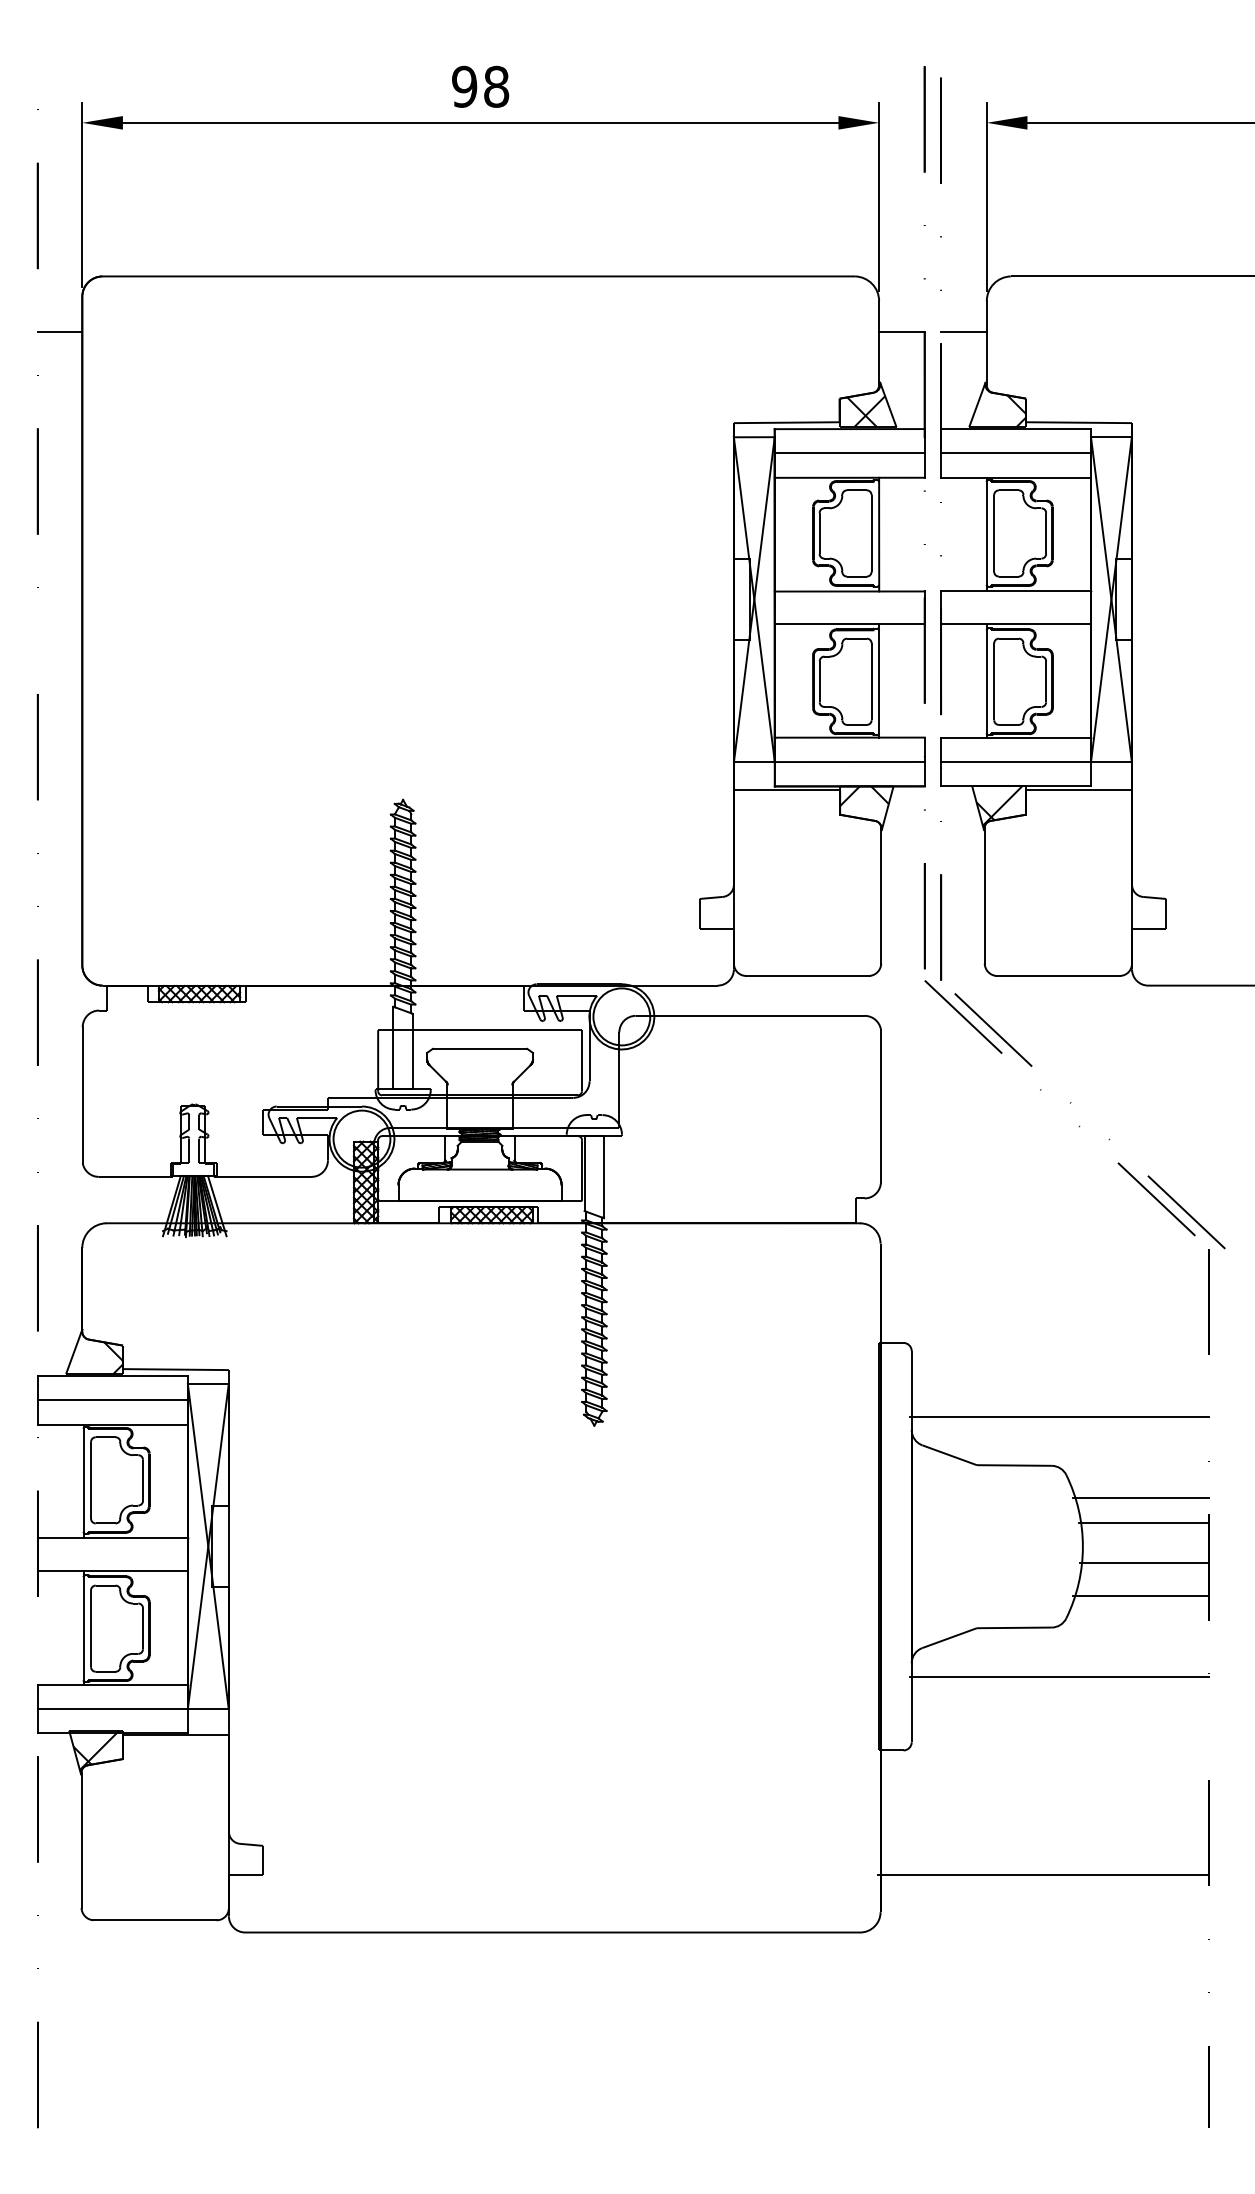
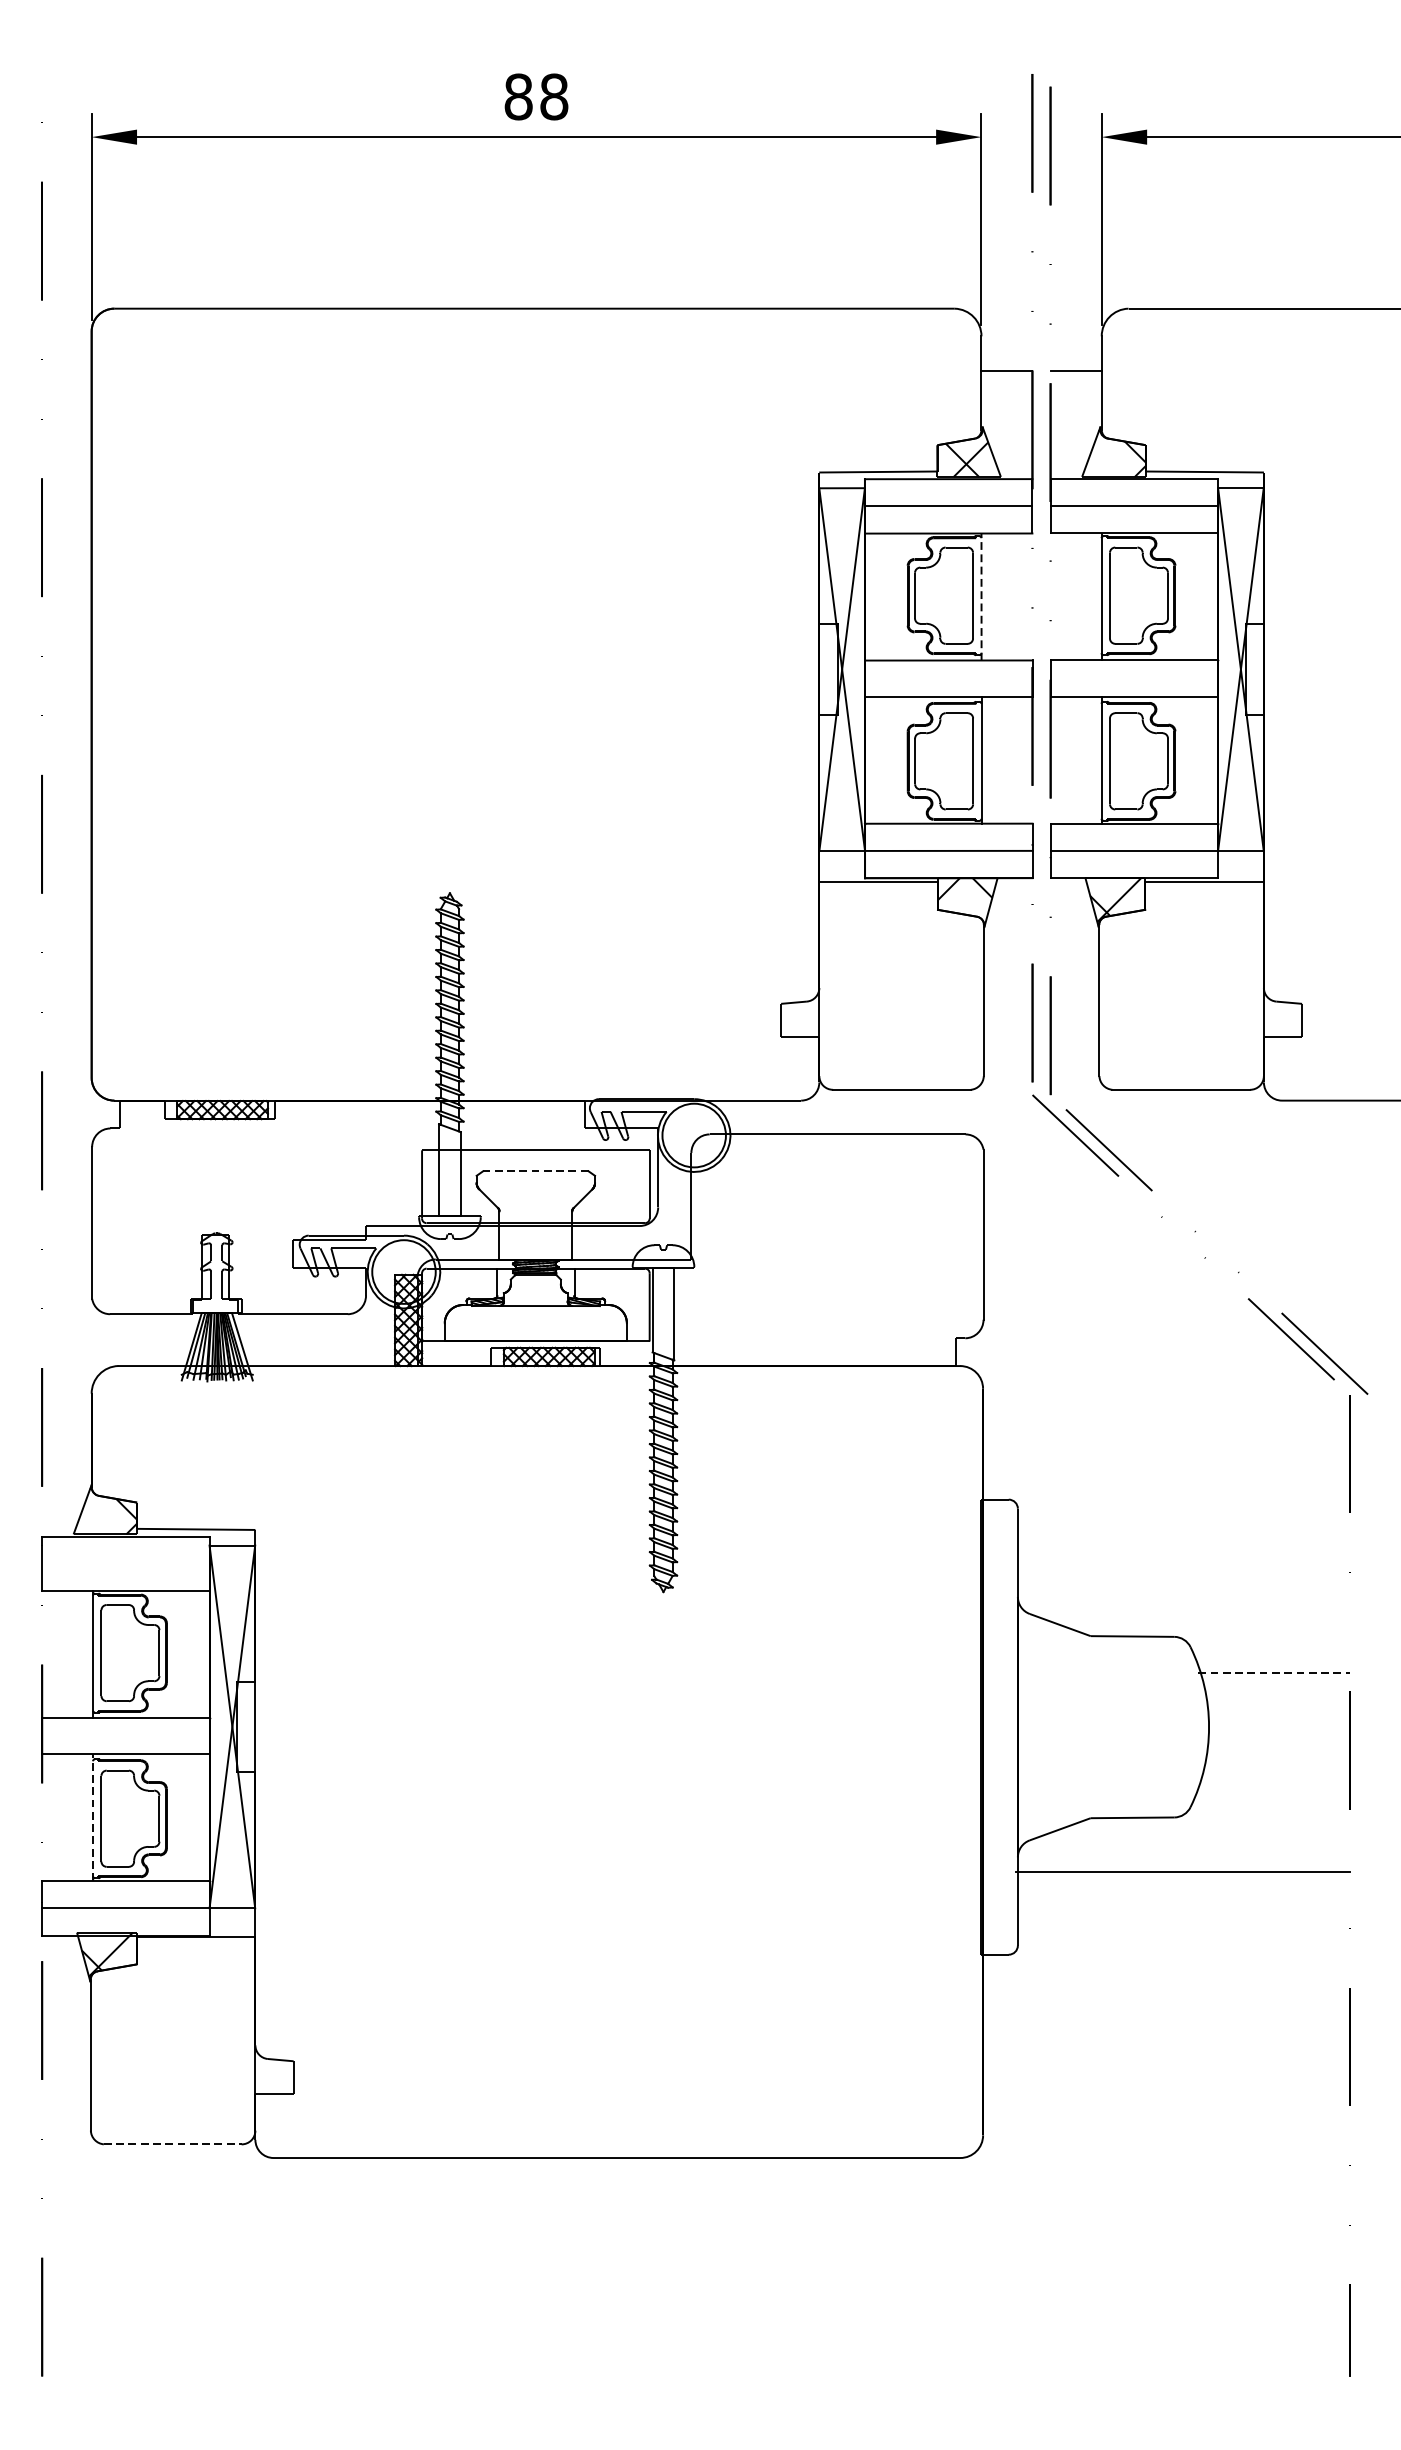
text: (464, 86) -> (518, 96), 98 -> 88
line: (59, 332) -> (66, 371), removed
line: (879, 534) -> (981, 596), solid -> dashed
line: (479, 1048) -> (535, 1170), solid -> dashed
line: (112, 1400) -> (125, 1563), removed
line: (1059, 1417) -> (1182, 1582), removed
line: (1141, 1498) -> (1274, 1673), solid -> dashed
line: (1143, 1522) -> (1276, 1700), removed
line: (1144, 1563) -> (1277, 1745), removed
line: (1141, 1595) -> (1274, 1781), removed
line: (83, 1627) -> (93, 1817), solid -> dashed
line: (1043, 1874) -> (1165, 2093), removed
line: (154, 1920) -> (172, 2144), solid -> dashed

